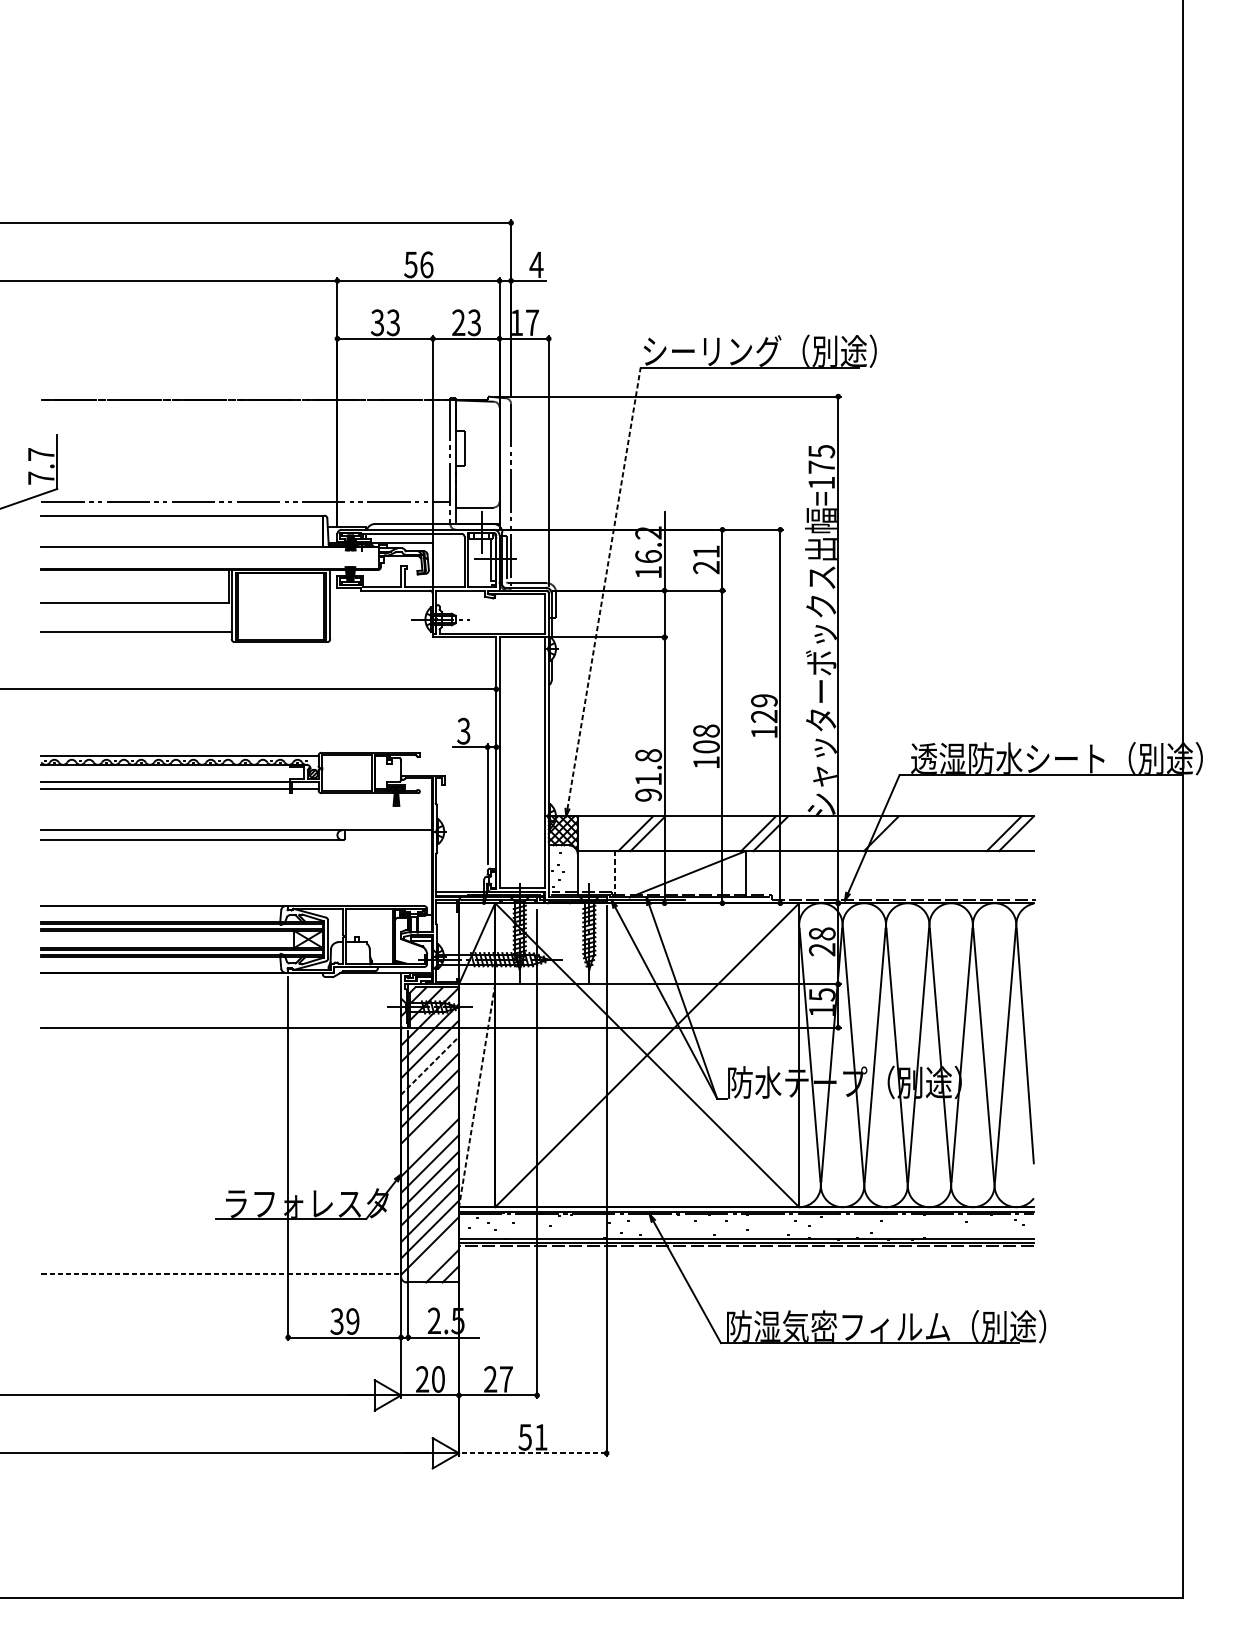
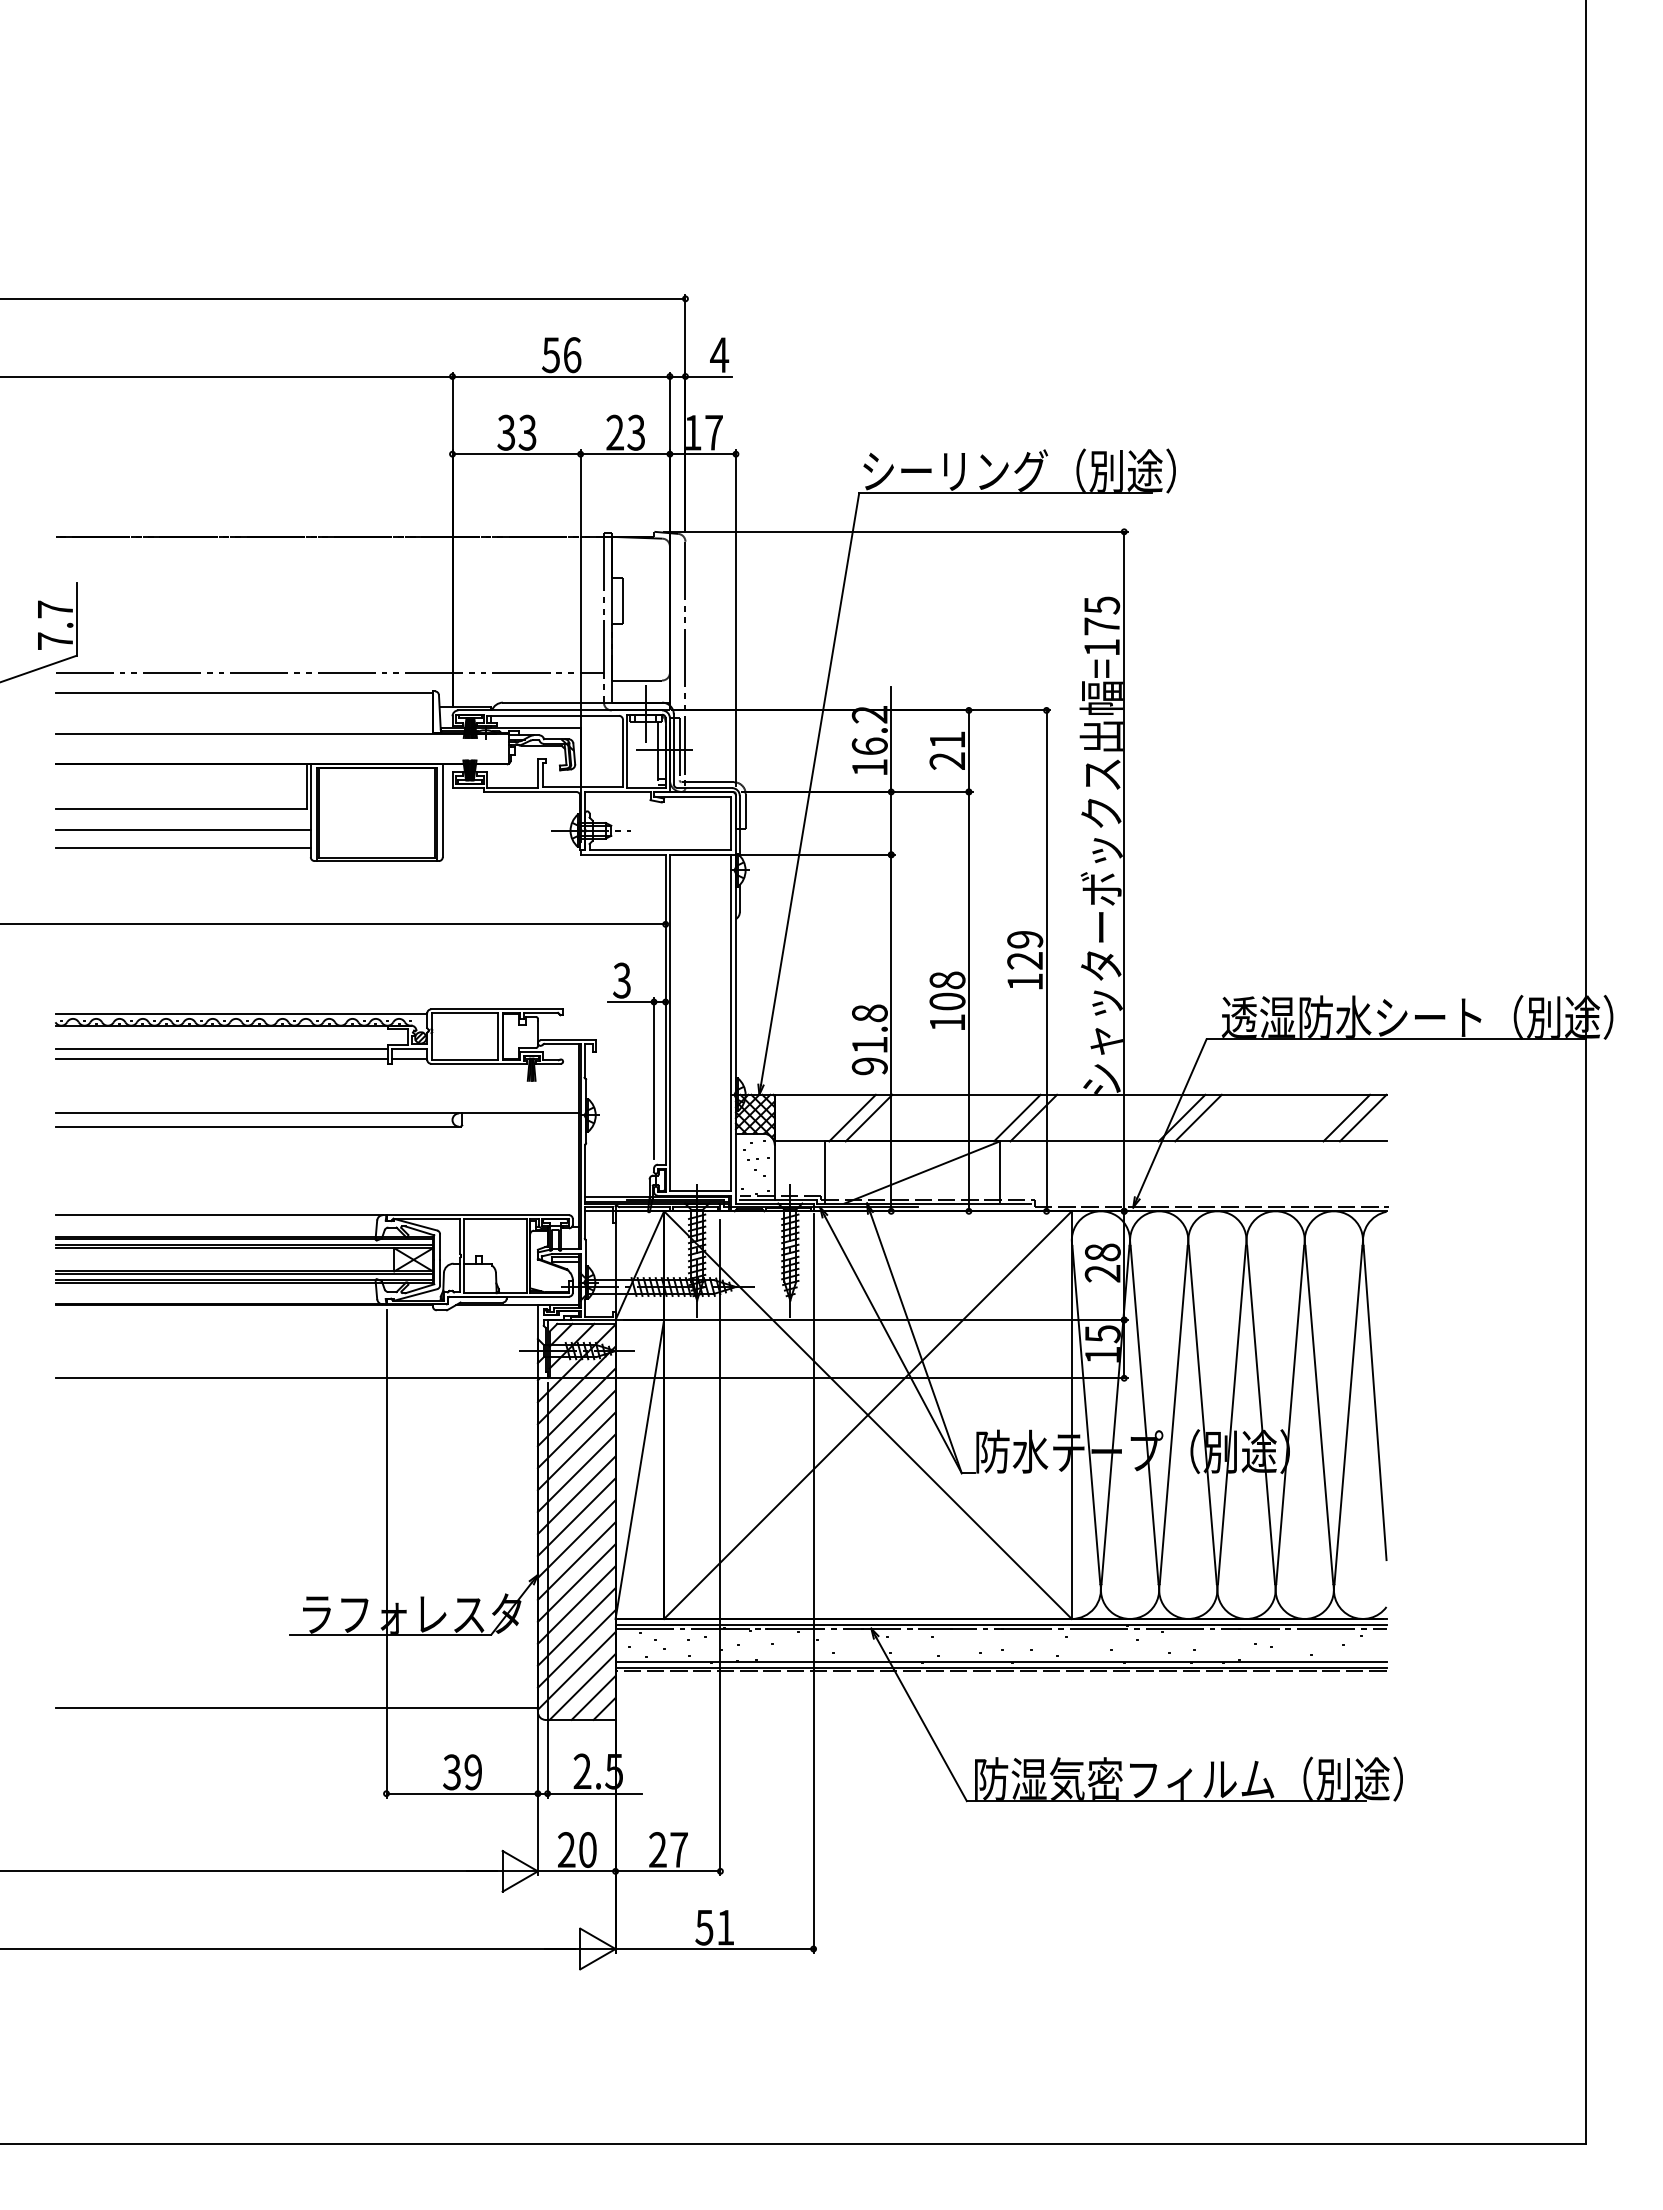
line: (604, 588) -> (810, 788), dashed -> solid
line: (136, 619) -> (182, 830), added
line: (893, 833) -> (1198, 1117), added
line: (615, 874) -> (825, 1172), dashed -> solid
line: (429, 1065) -> (576, 1429), dashed -> solid
line: (476, 1095) -> (639, 1469), dashed -> solid
line: (429, 1131) -> (576, 1517), added
line: (434, 1257) -> (582, 1686), added
line: (221, 1273) -> (297, 1708), dashed -> solid
line: (532, 1453) -> (714, 1949), dashed -> solid

